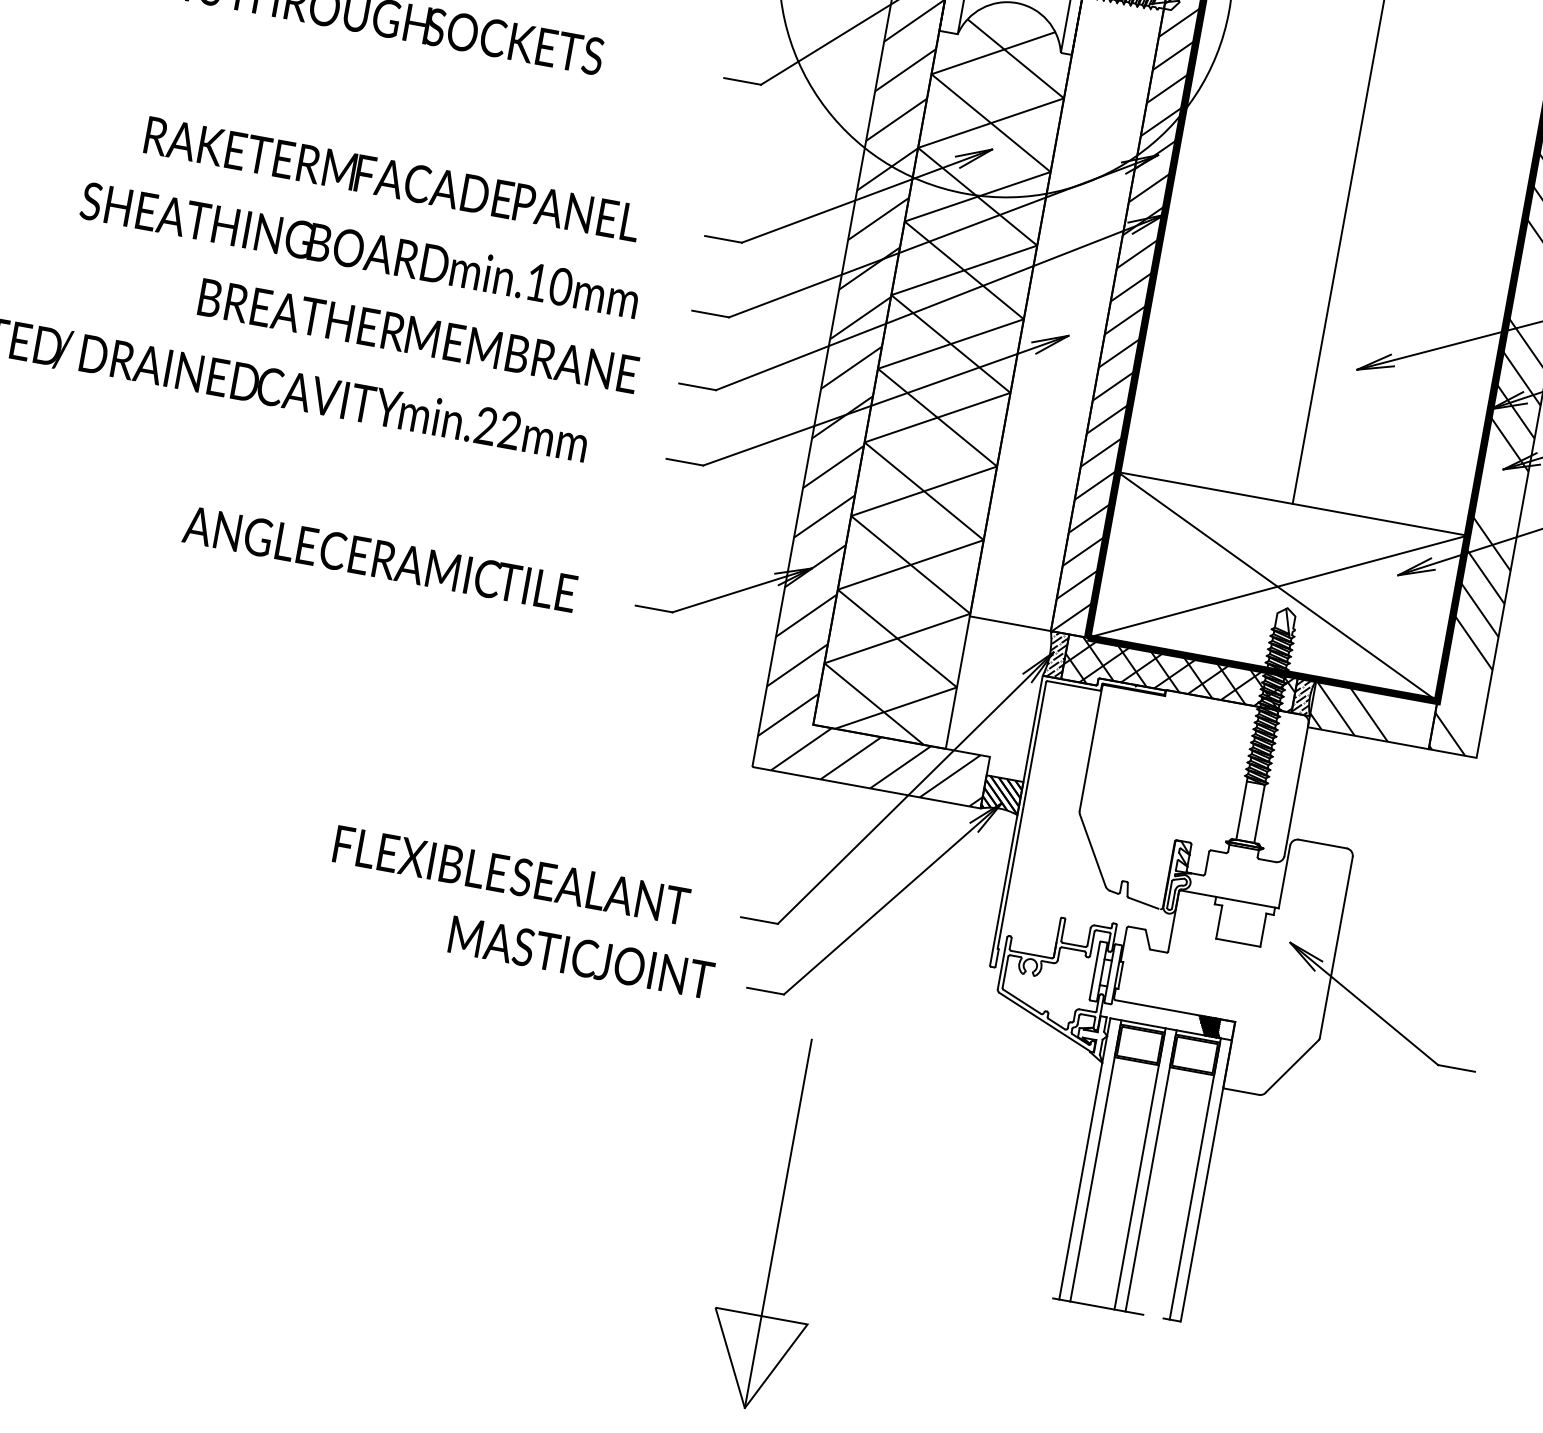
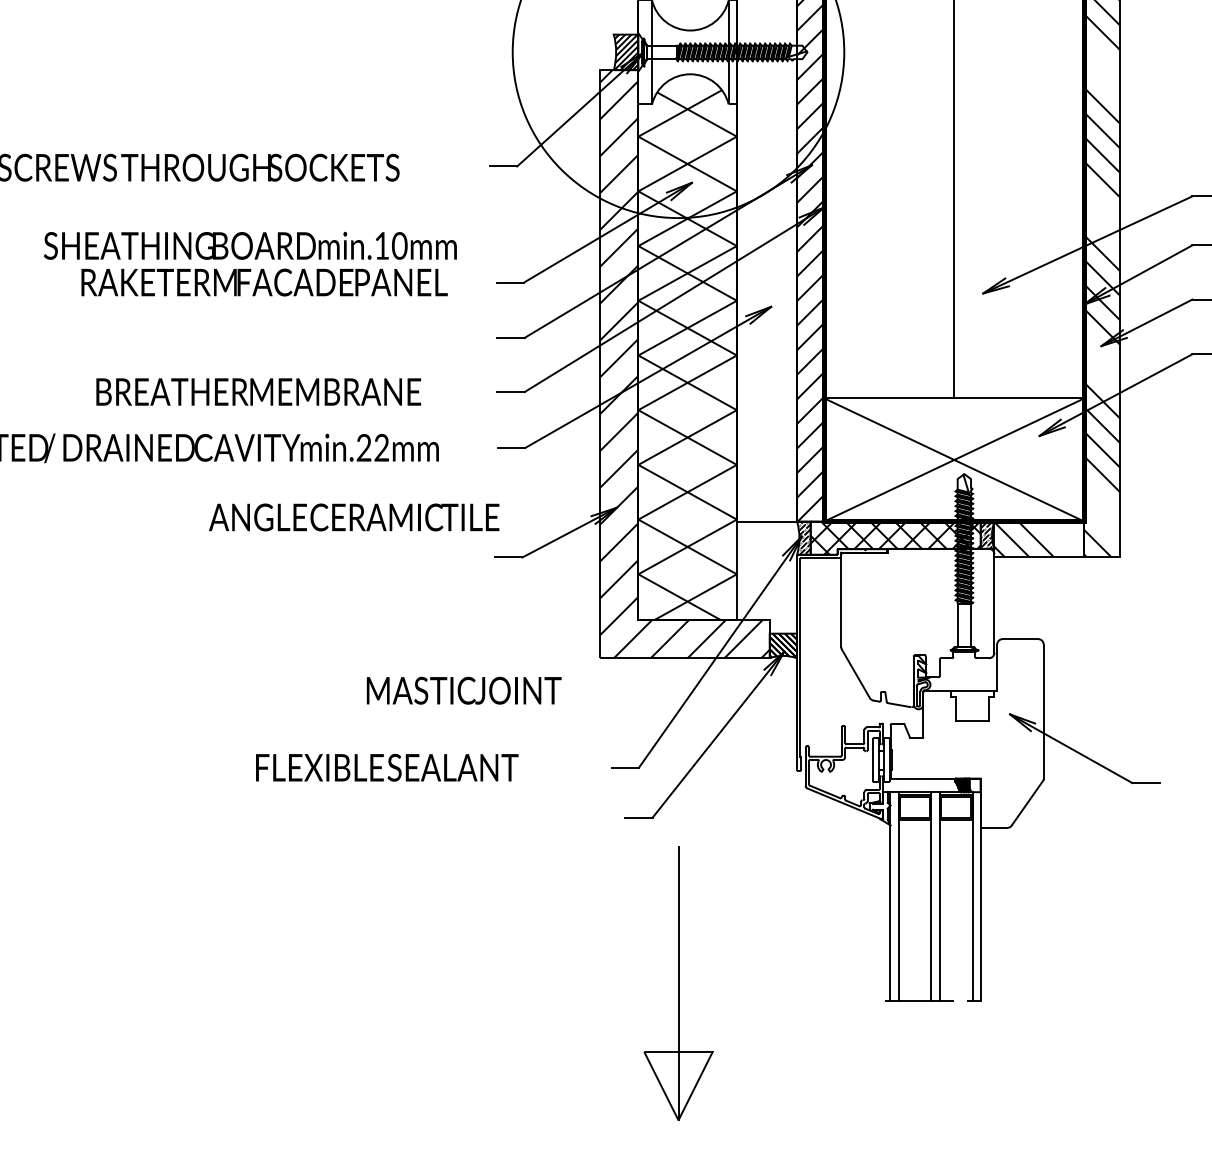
text: (360, 249) -> (250, 245), moved
text: (418, 335) -> (258, 391), moved
text: (380, 559) -> (354, 517), moved
text: (512, 875) -> (387, 767), moved
text: (580, 957) -> (463, 690), moved

